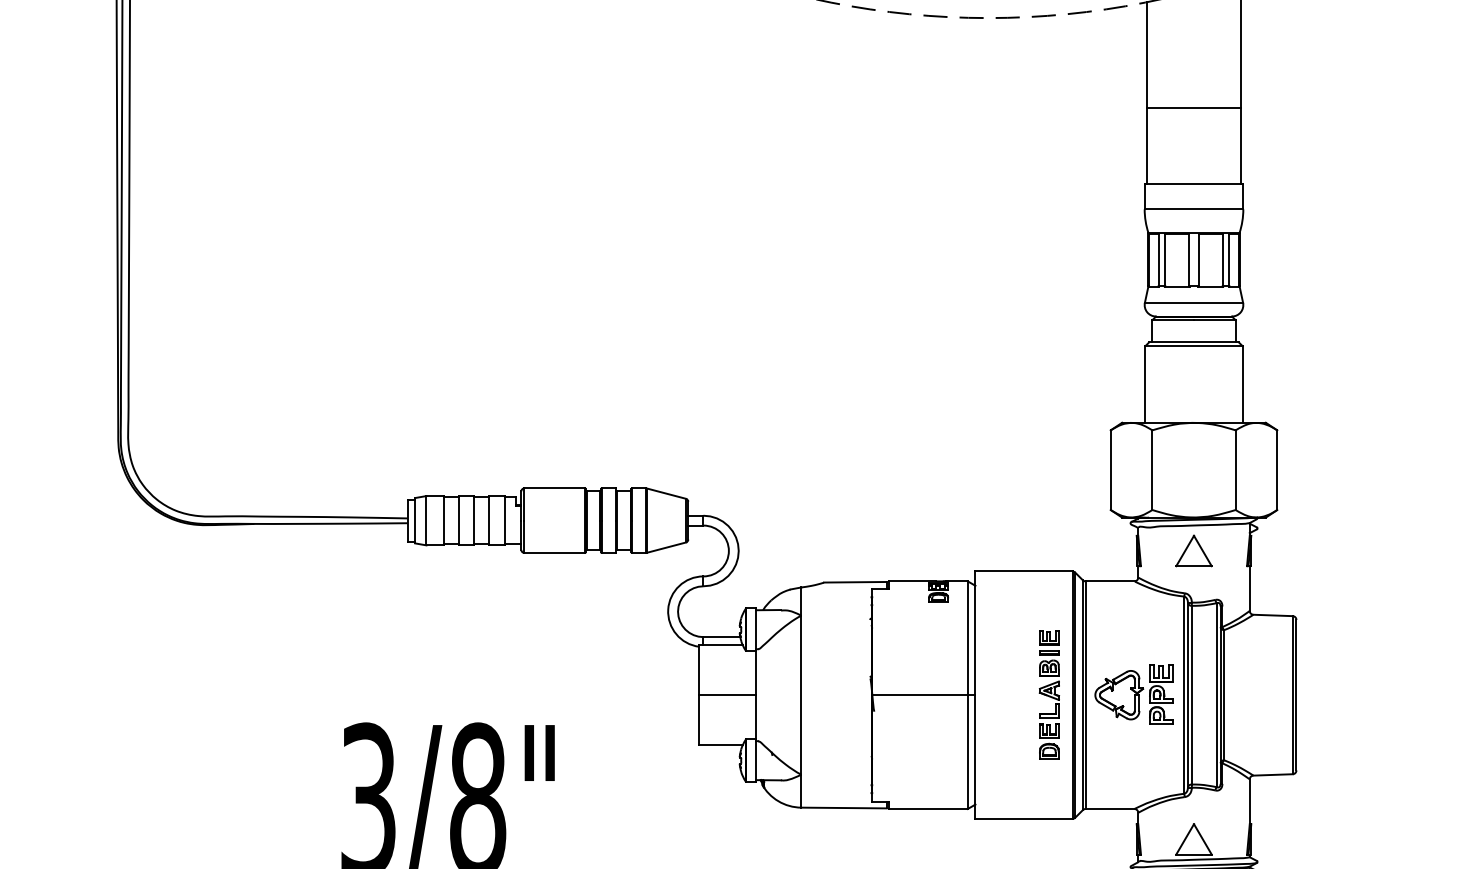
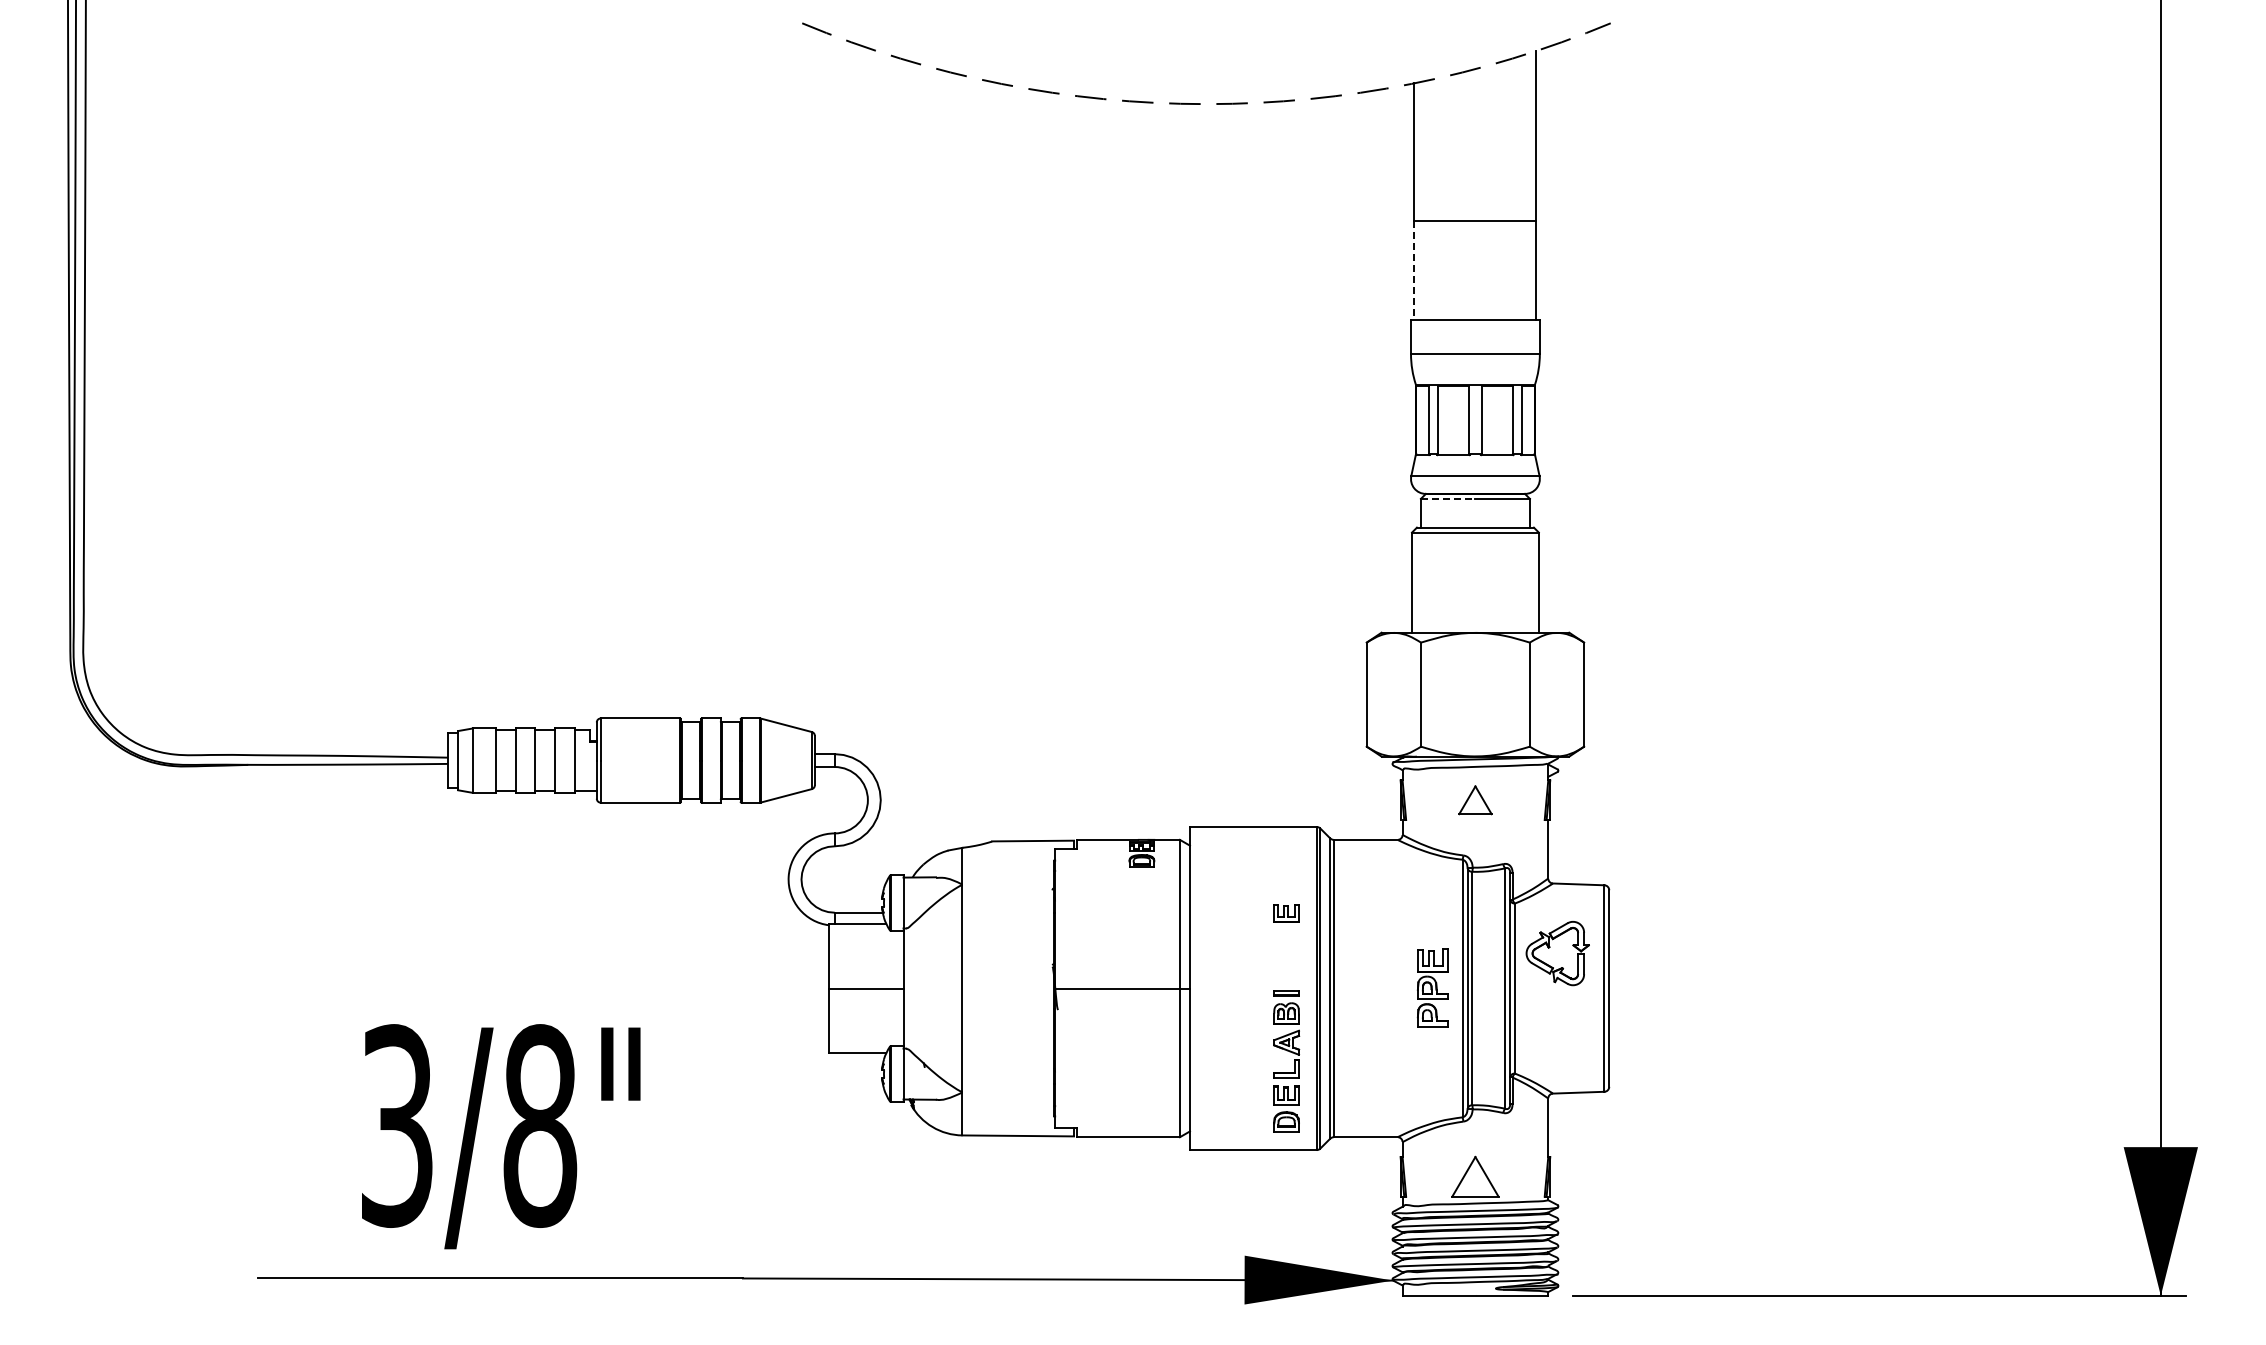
line: (1147, 145) -> (1414, 270), solid -> dashed
line: (1173, 320) -> (1448, 498), solid -> dashed
part: (1194, 551) -> (1475, 800), size x0.7
part: (1119, 695) -> (1557, 953), moved
part: (1055, 705) -> (1294, 1061), moved

